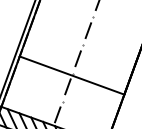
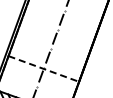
line: (71, 74) -> (43, 68), solid -> dashed

